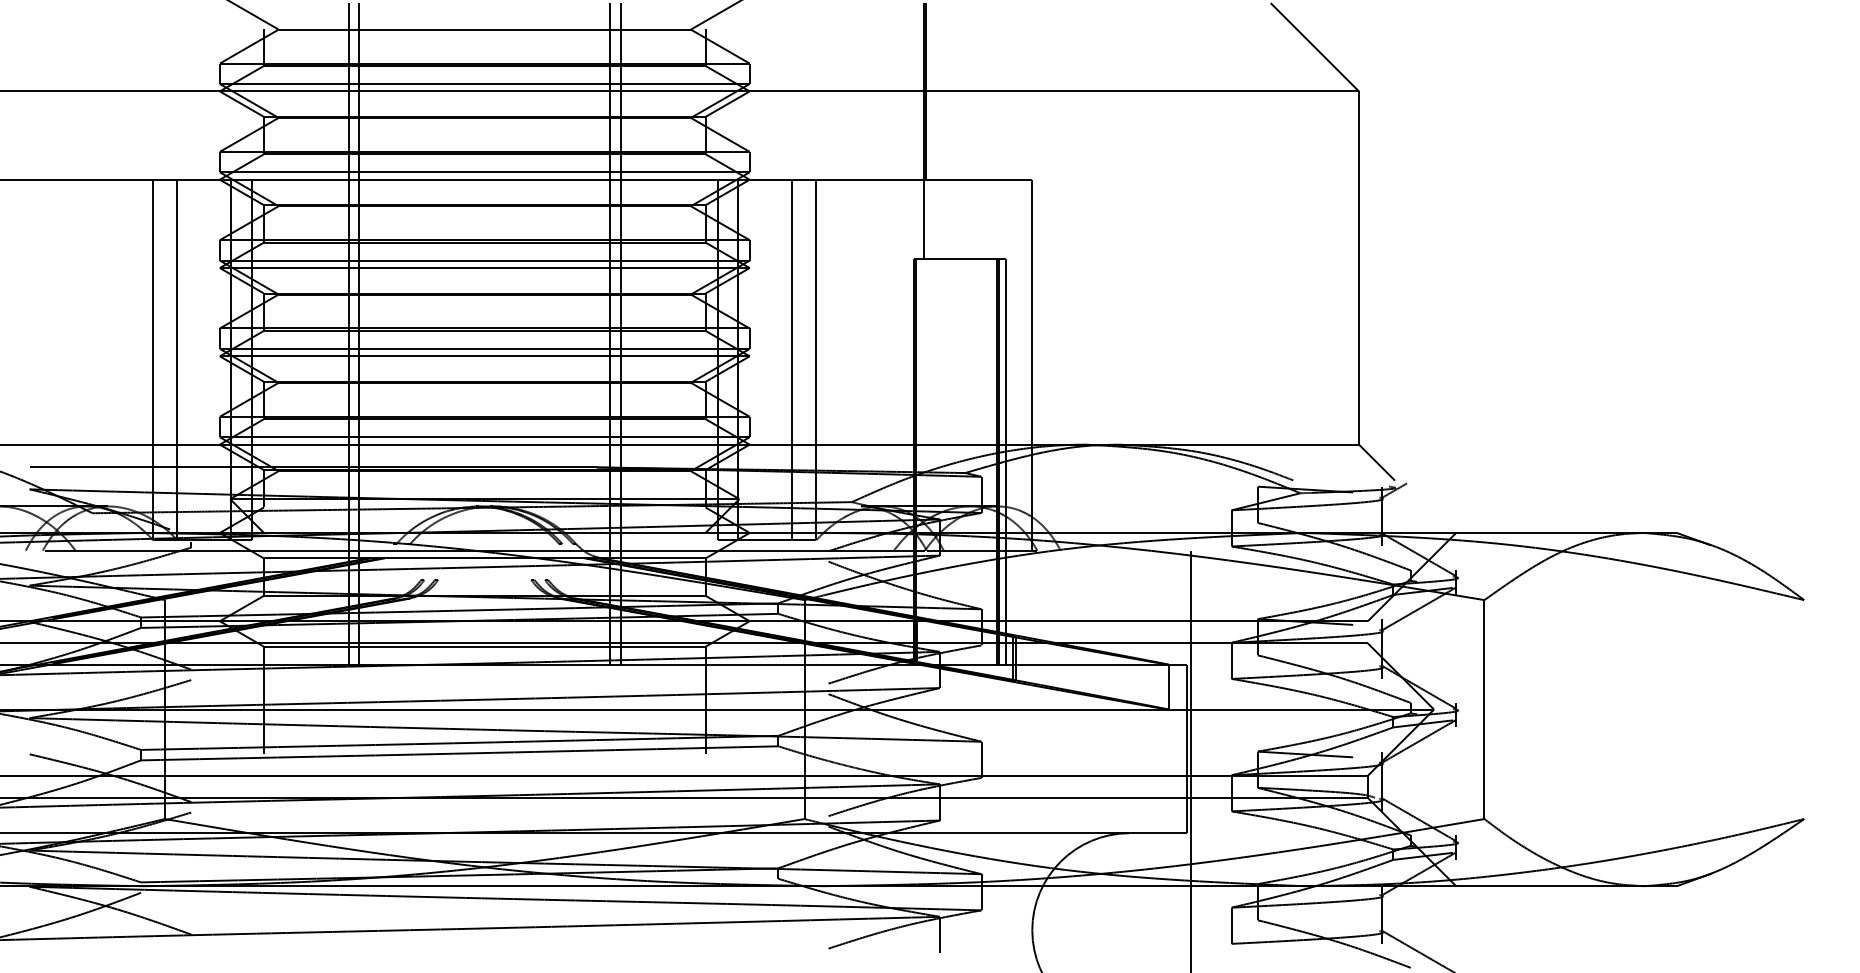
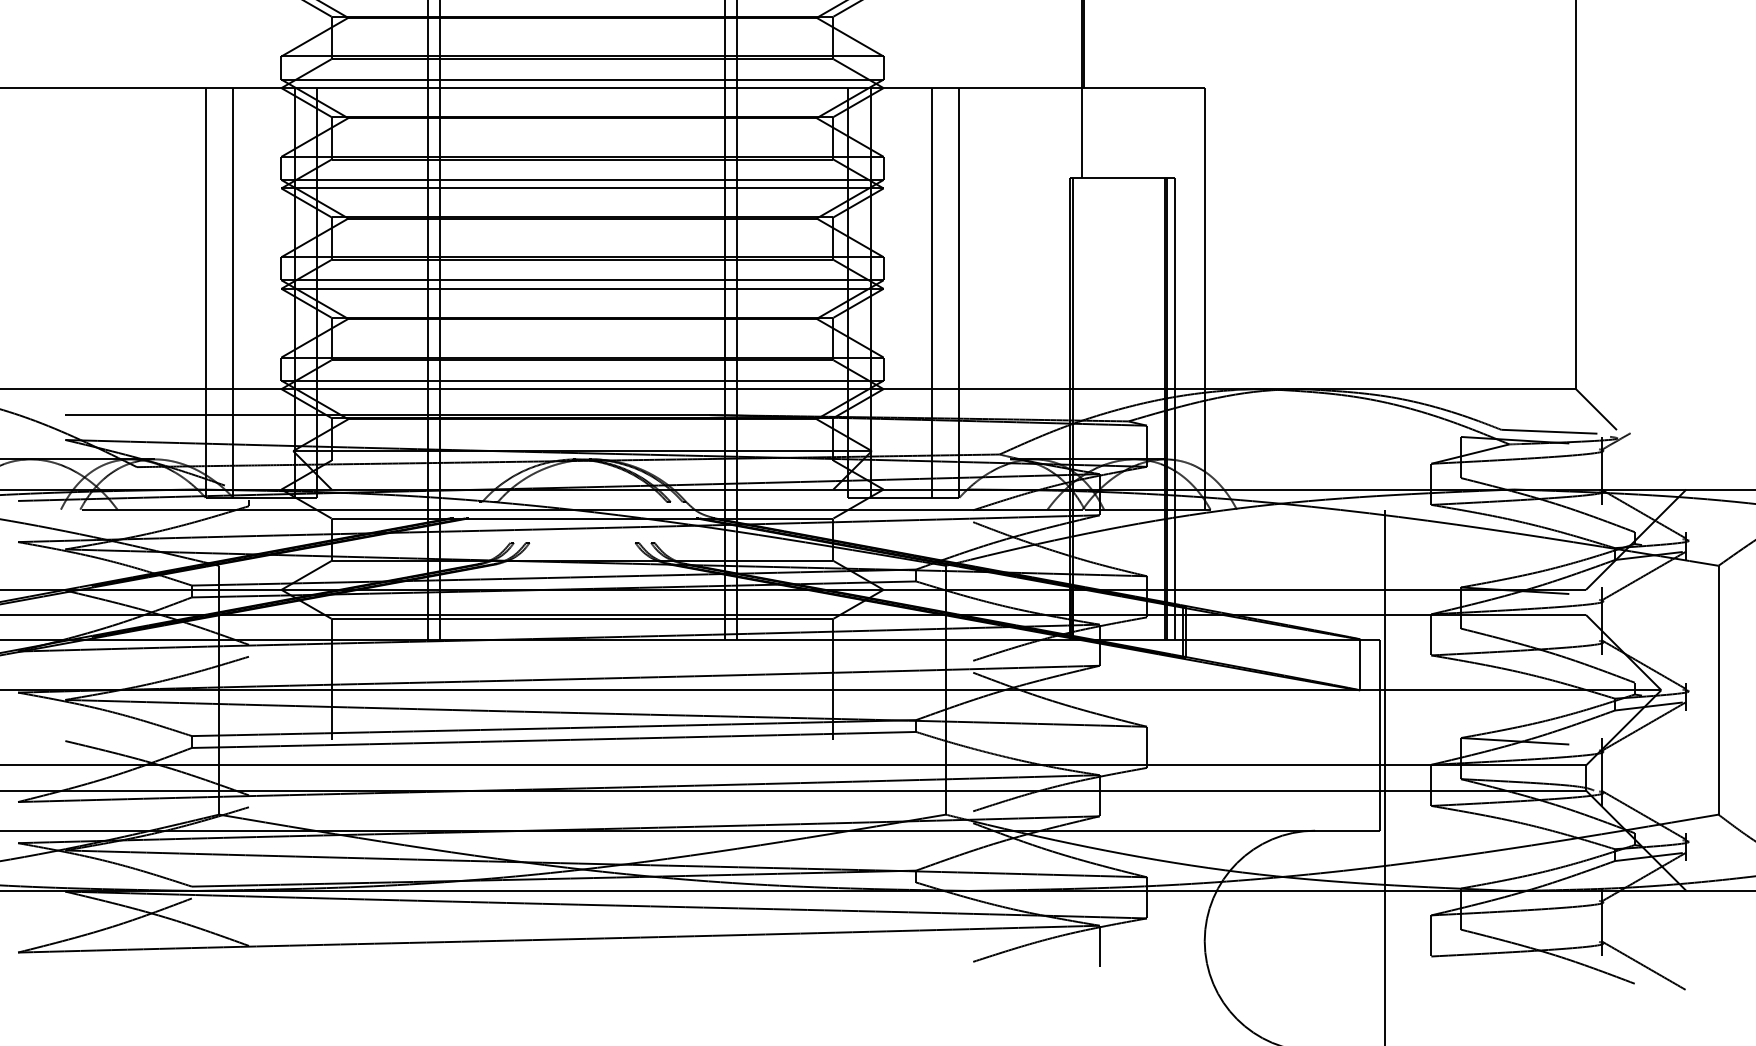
line: (1335, 481) -> (1549, 431), added

